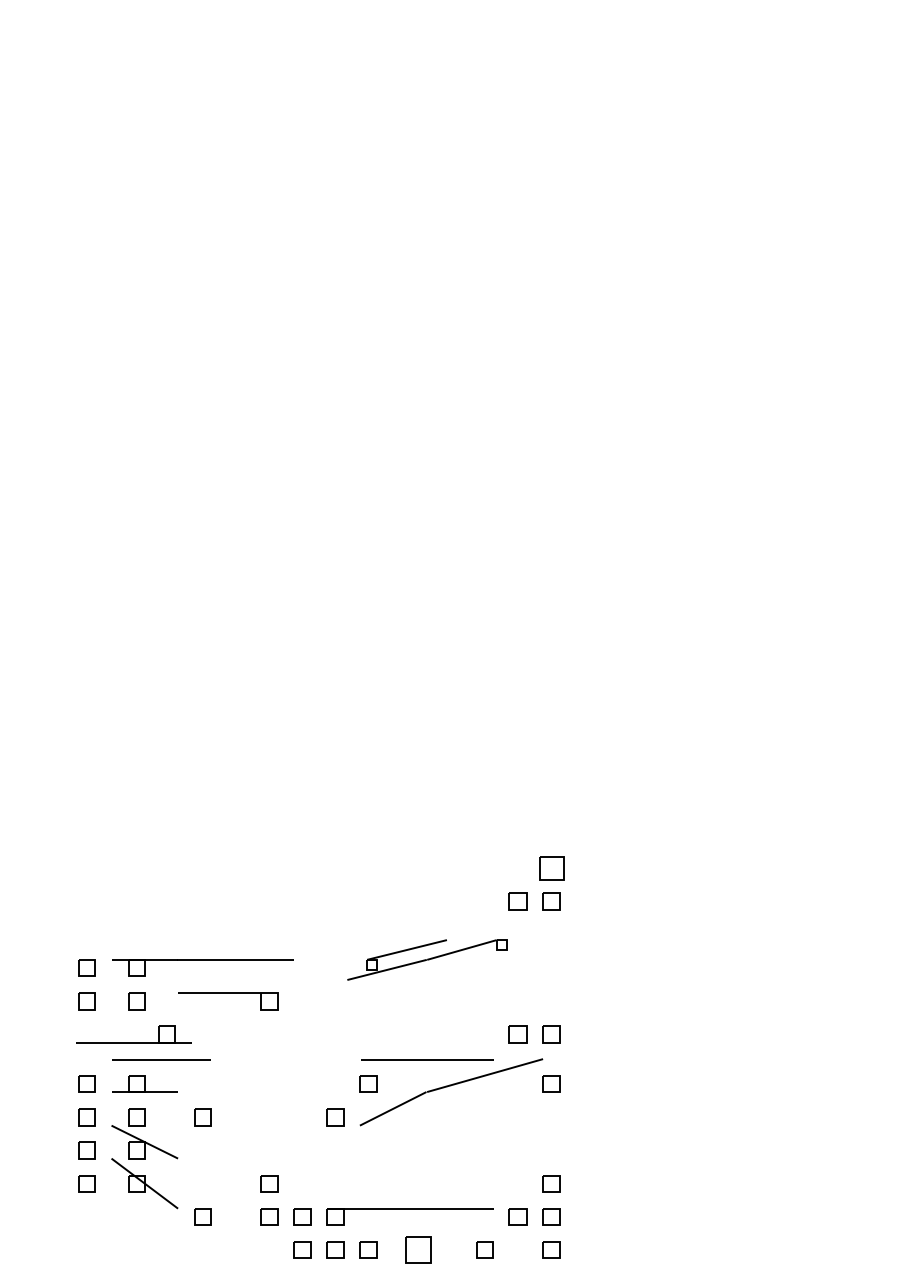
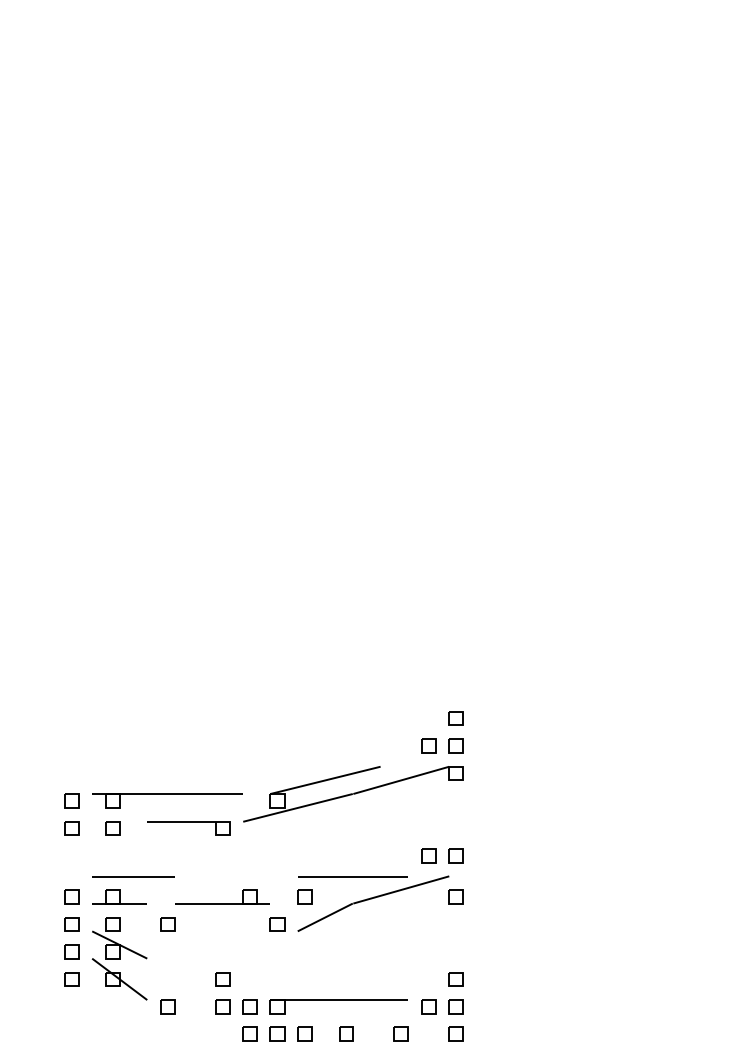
part: (550, 868) -> (455, 718), size x0.71
part: (427, 960) -> (353, 794), size x1.67
part: (133, 1042) -> (222, 903), moved
part: (418, 1249) -> (346, 1033), size x0.62

